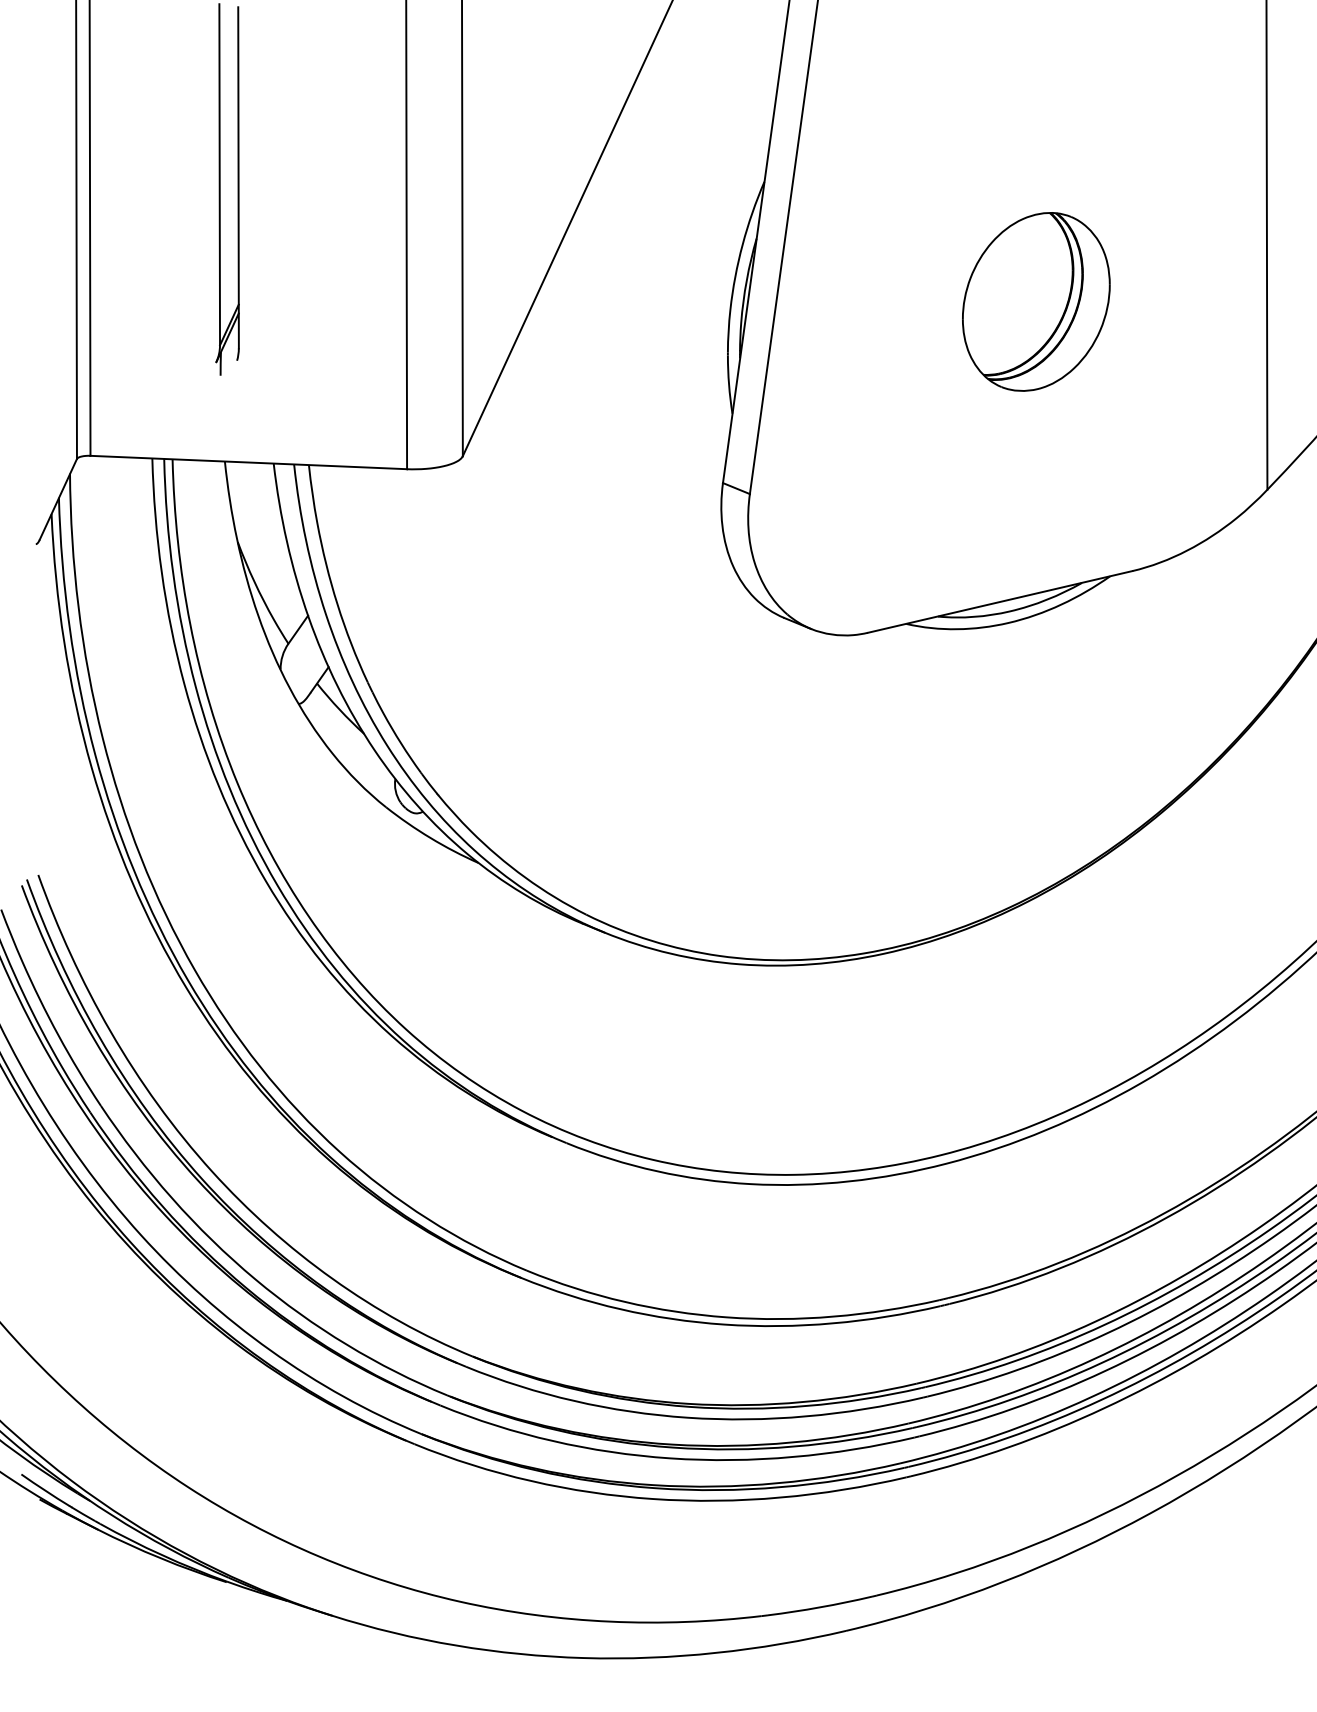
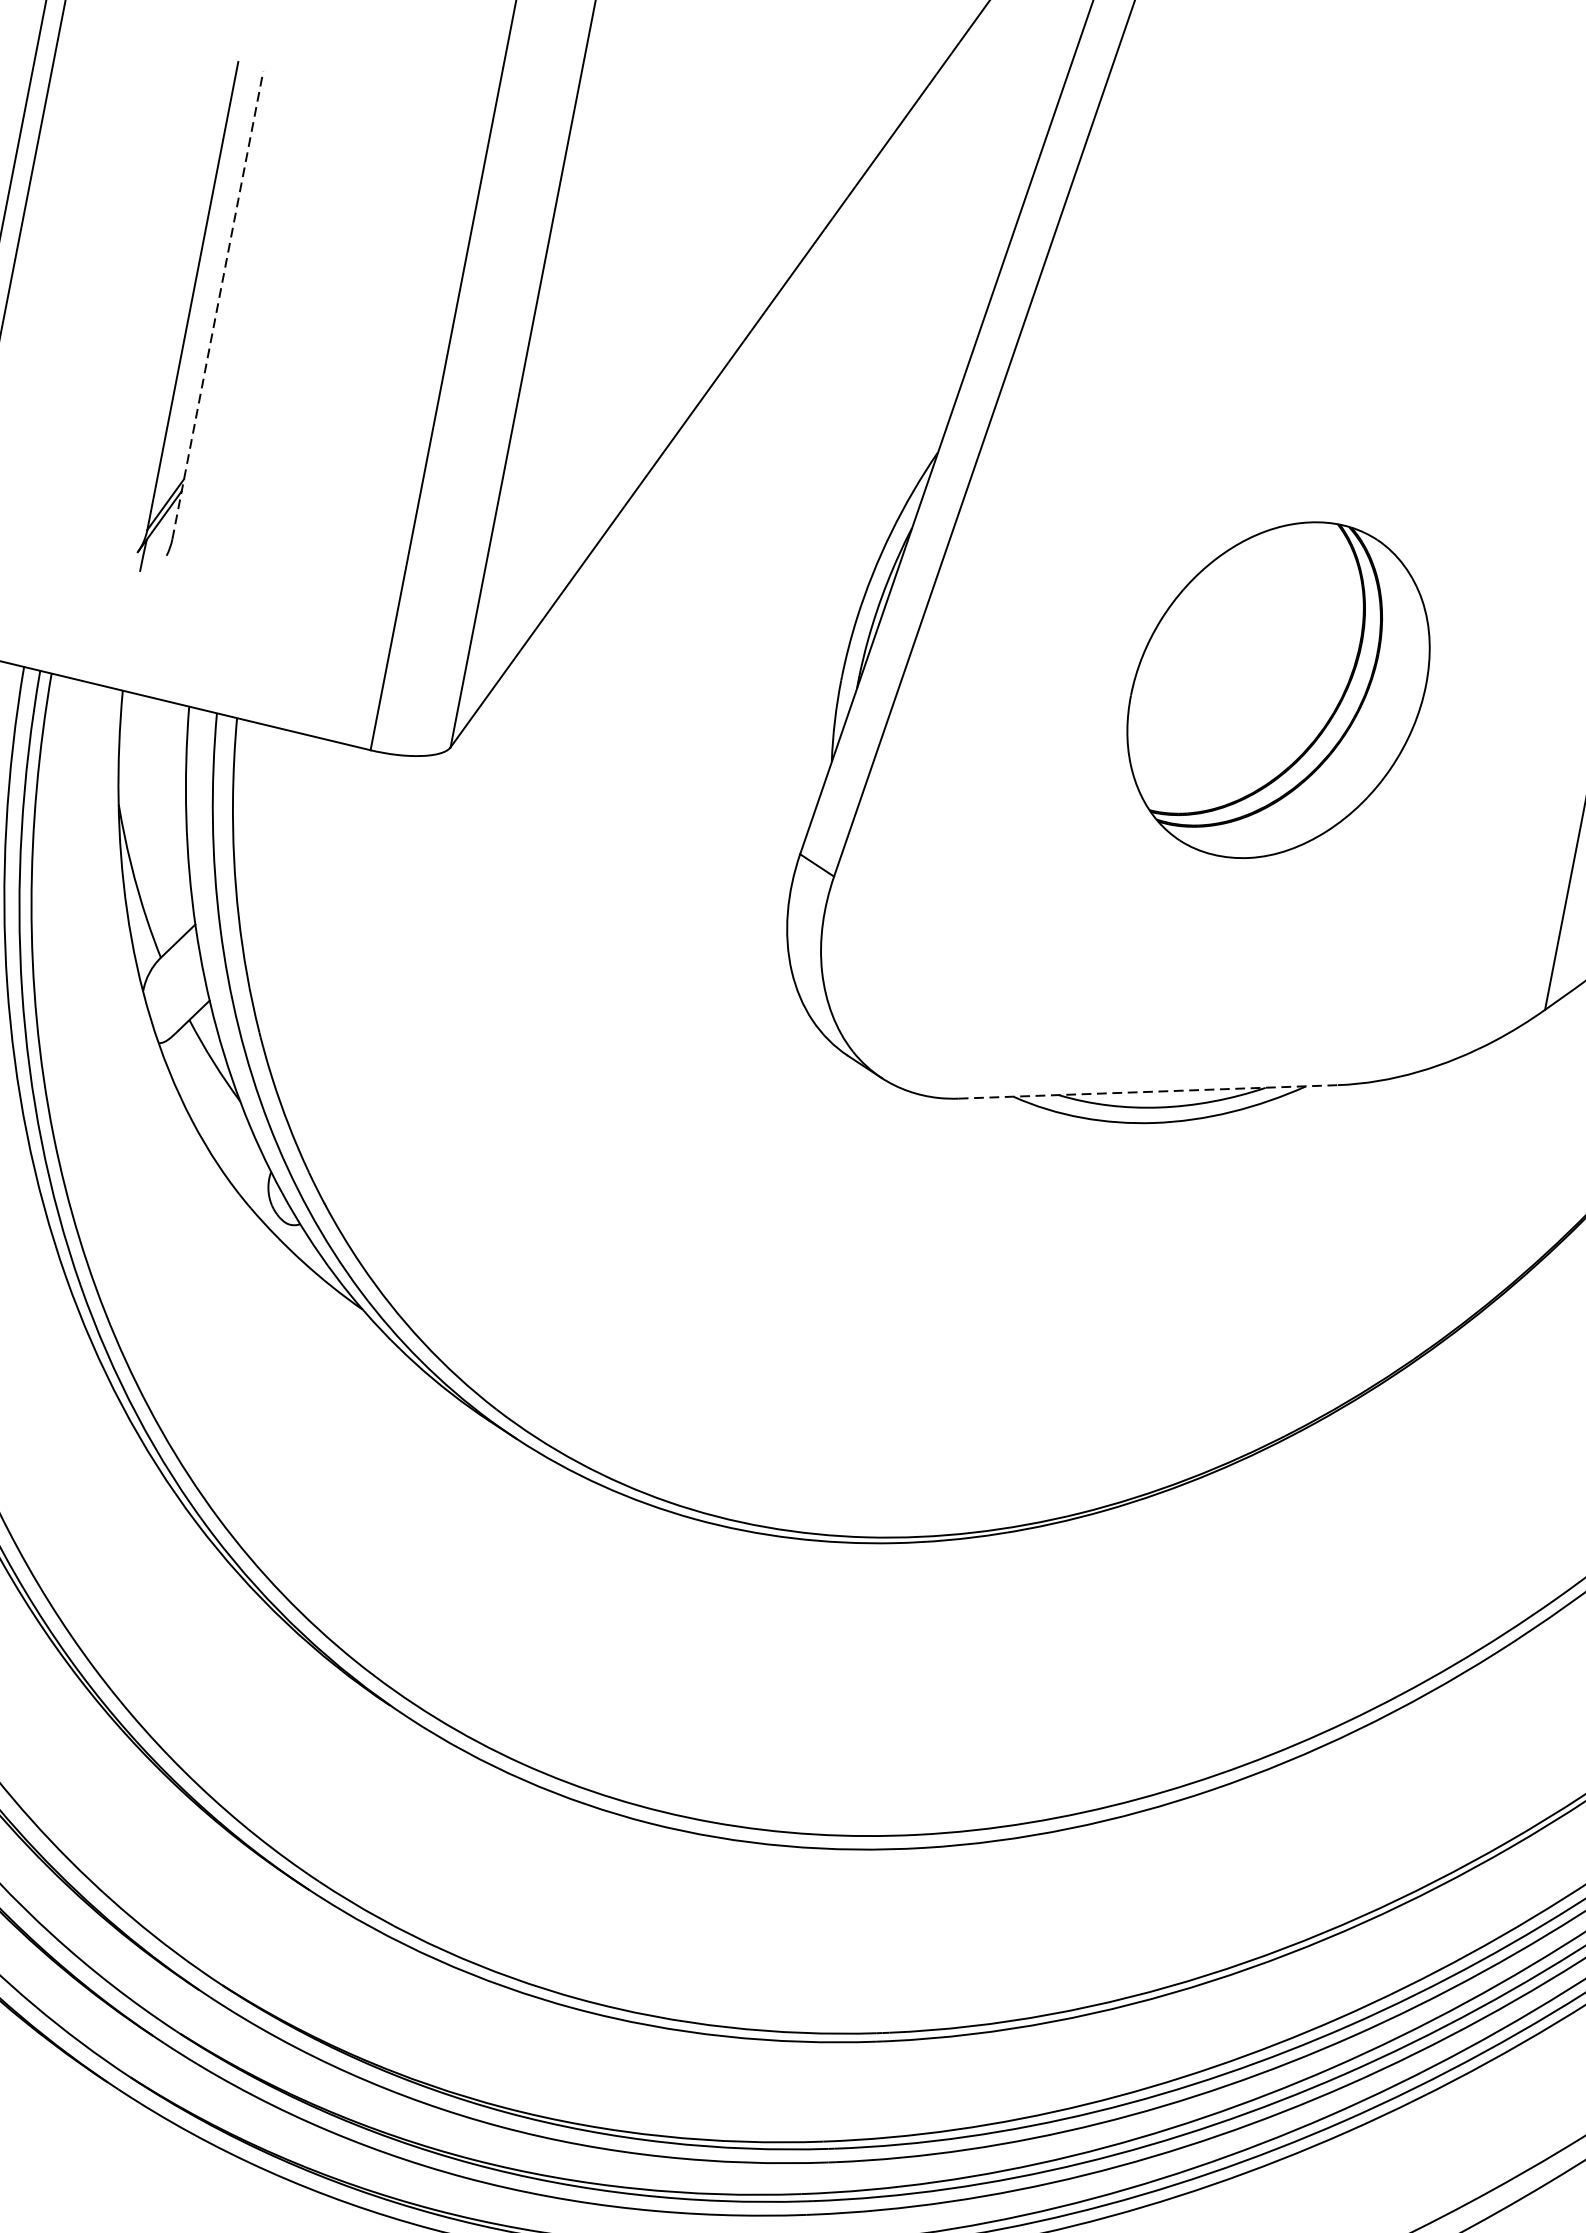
line: (238, 177) -> (217, 304), solid -> dashed
part: (1036, 301) -> (1279, 689), size x1.4
line: (1000, 601) -> (1148, 1091), solid -> dashed

